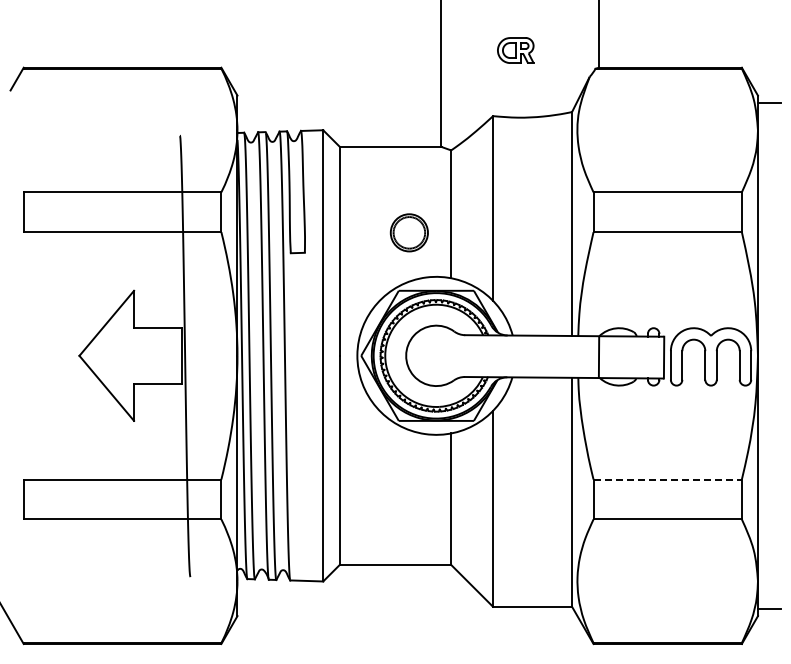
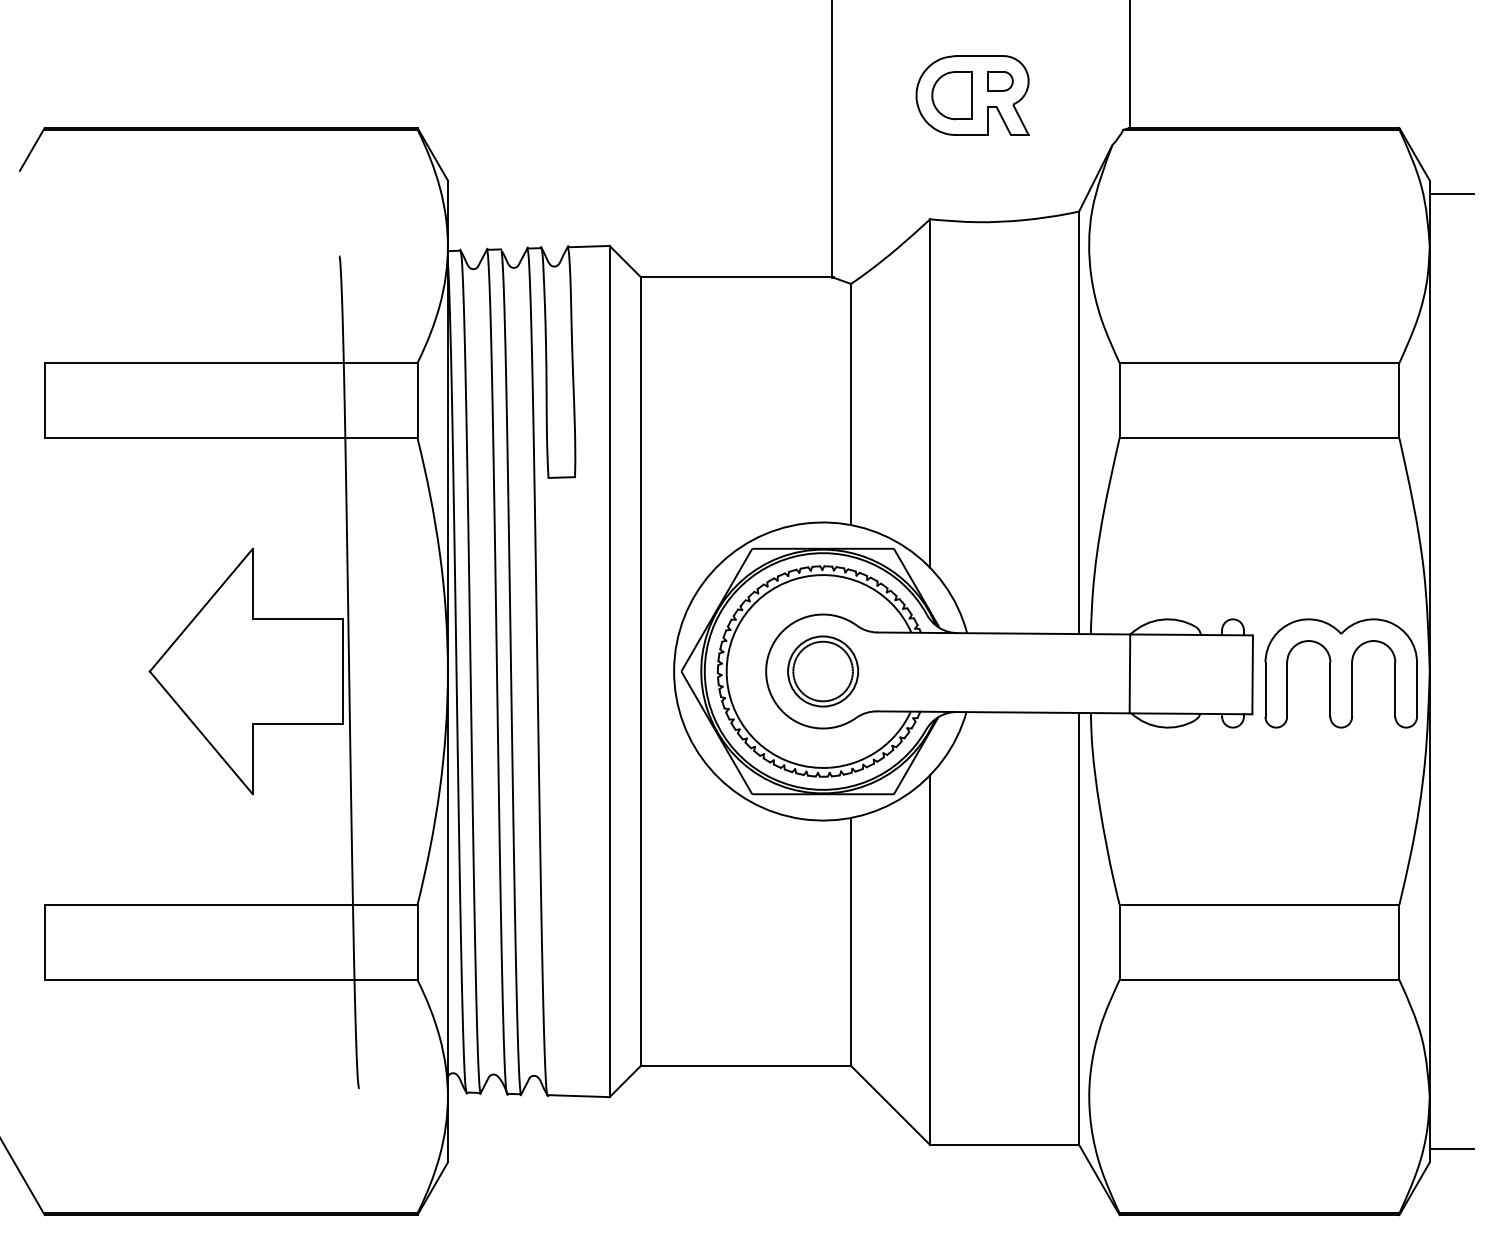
part: (515, 50) -> (972, 95), size x1.67
part: (408, 232) -> (821, 670), moved
line: (668, 479) -> (1260, 904), dashed -> solid

